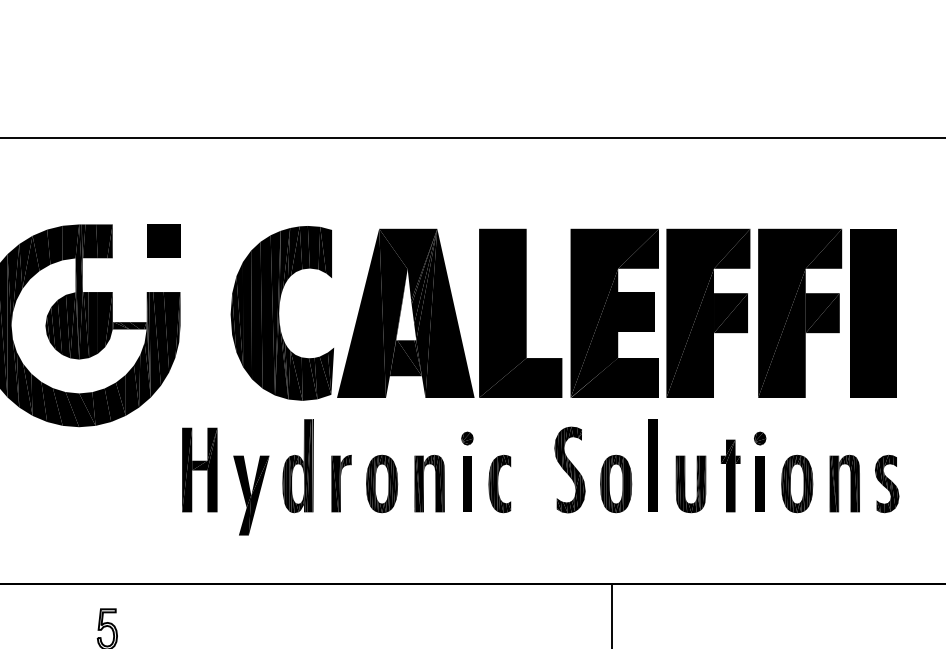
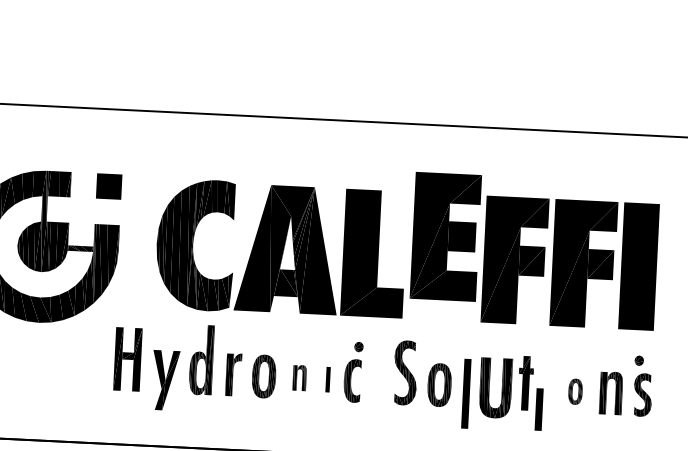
part: (614, 312) -> (445, 236), moved
part: (467, 438) -> (359, 347), moved
part: (760, 438) -> (639, 360), moved
part: (652, 465) -> (465, 393), moved
part: (429, 483) -> (299, 377), size x0.6
part: (467, 483) -> (328, 379), size x0.6
part: (759, 483) -> (538, 409), moved
part: (797, 483) -> (575, 391), size x0.6
part: (690, 484) -> (495, 388), size x1.4

